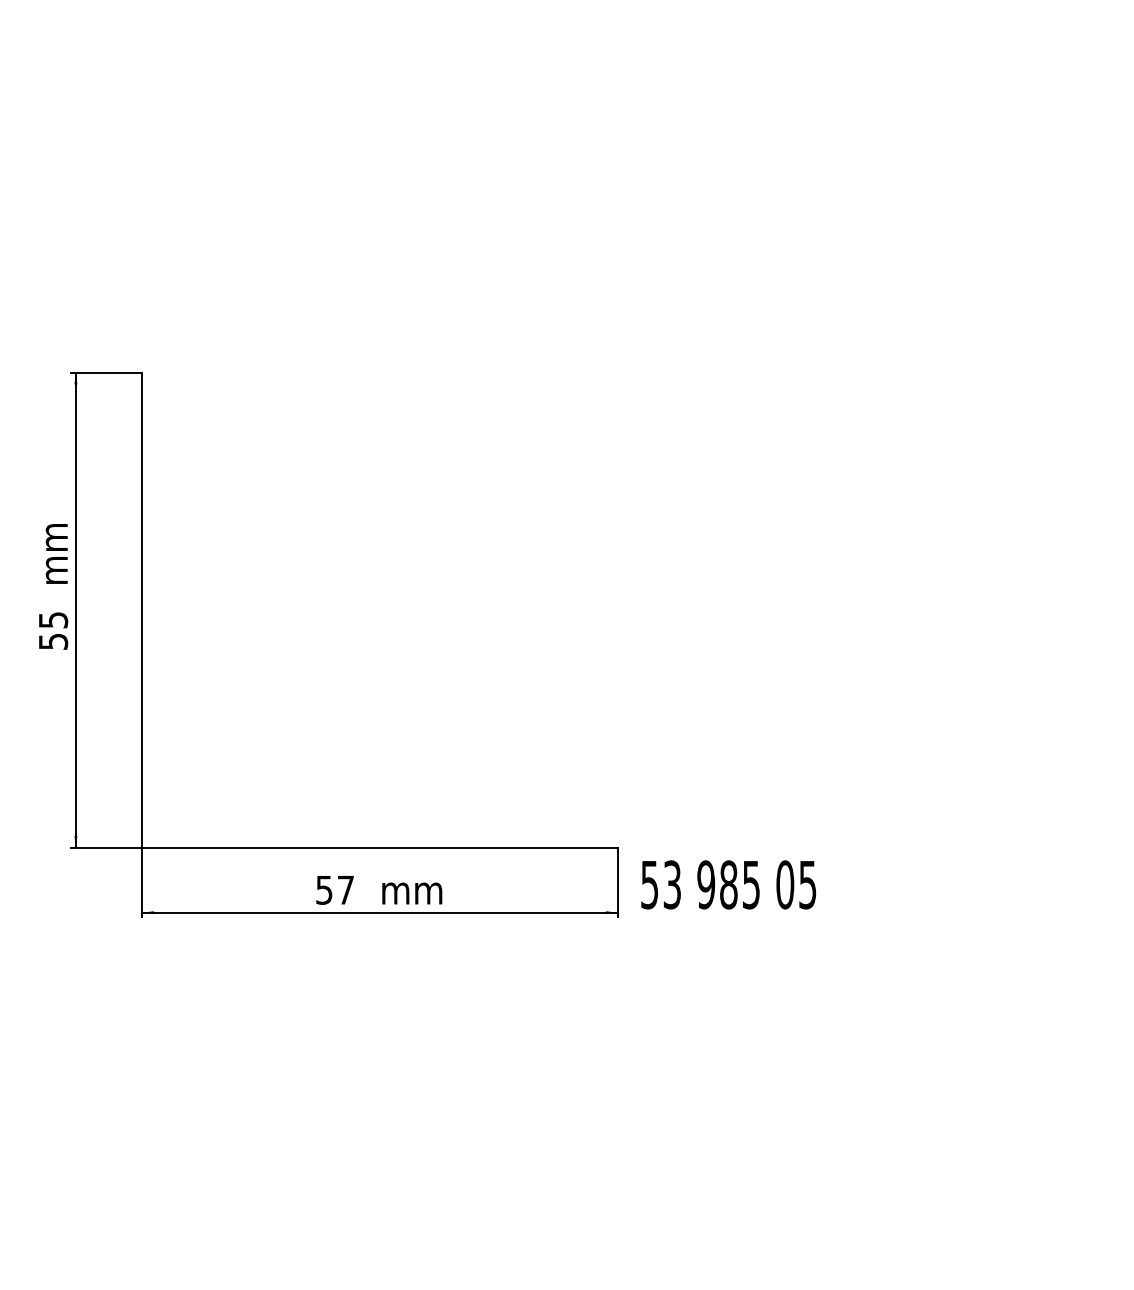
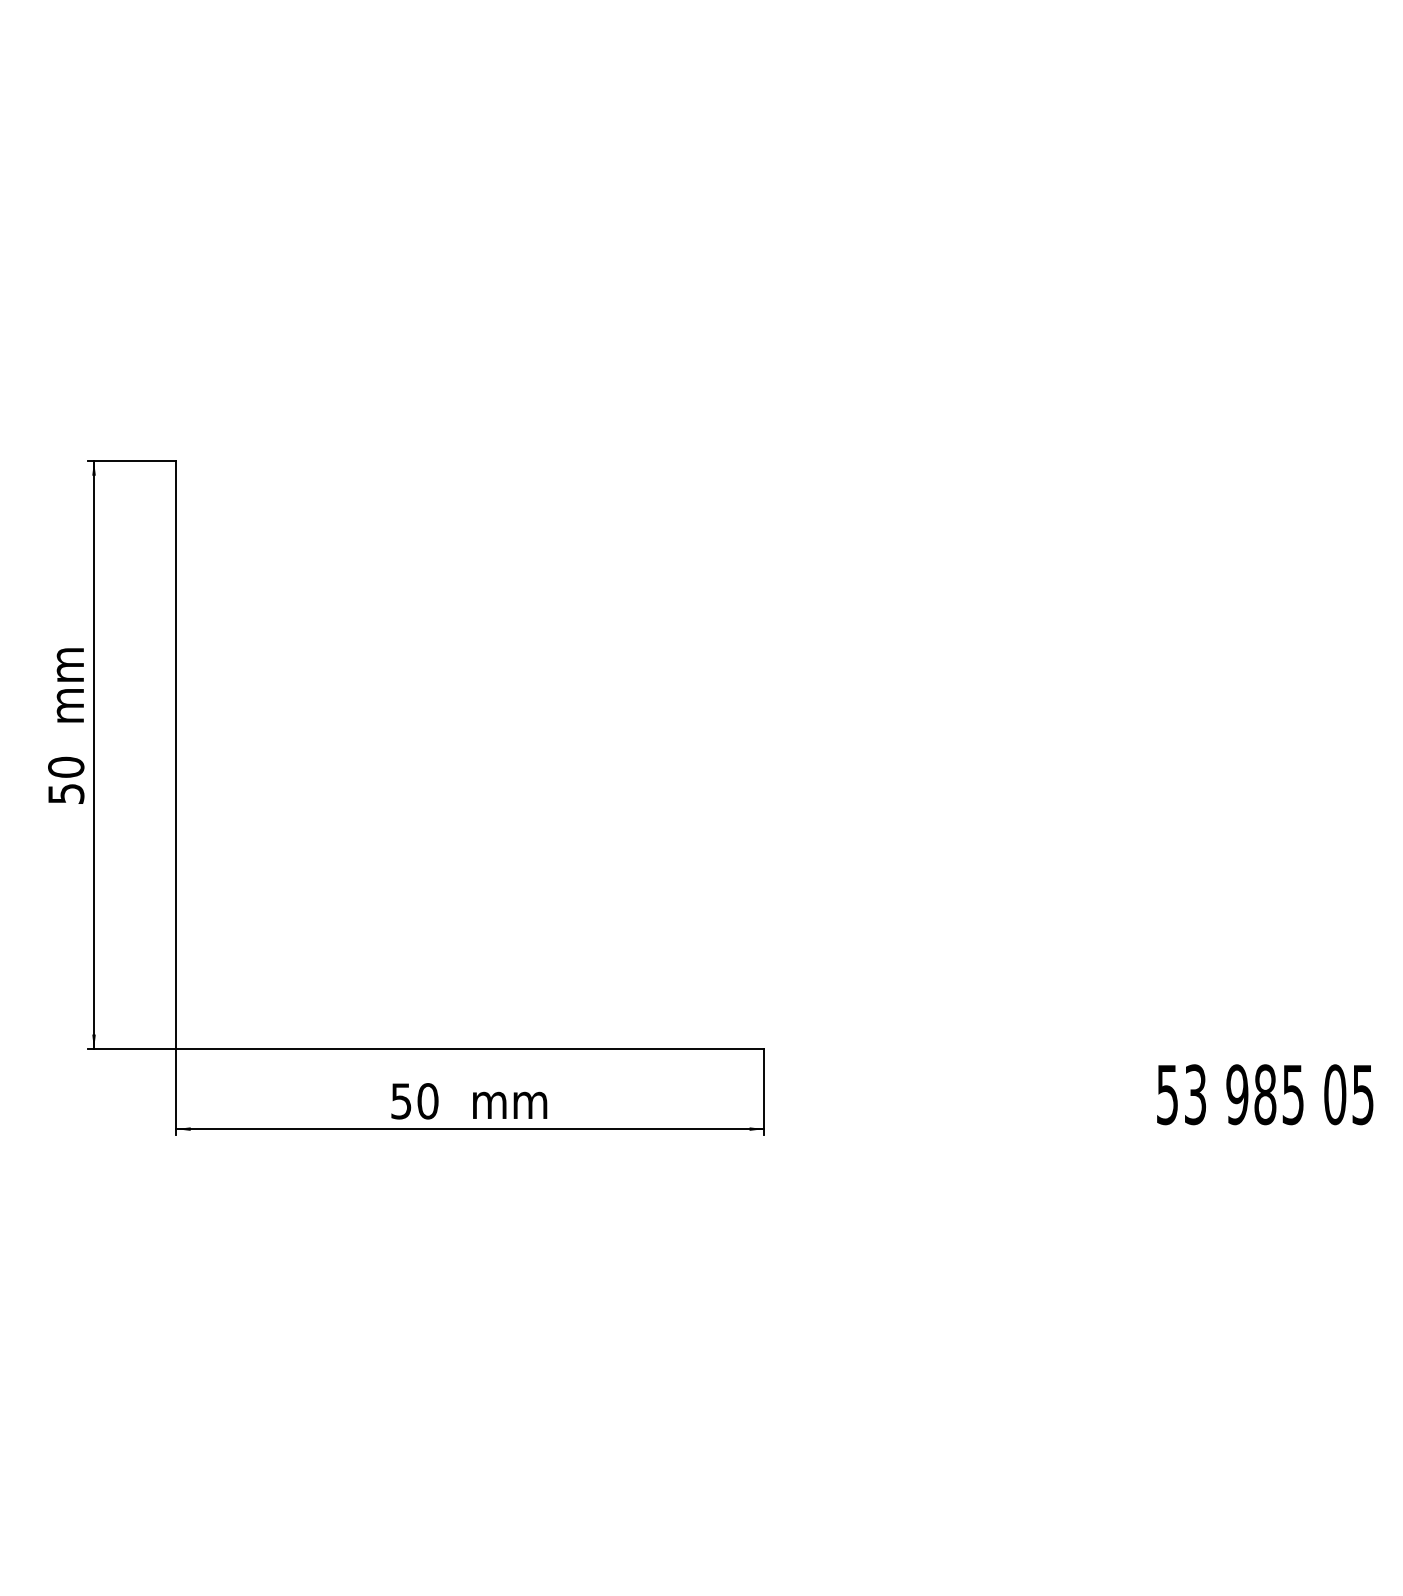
text: (53, 619) -> (66, 766), 55 -> 50
text: (728, 884) -> (1264, 1094), moved
text: (345, 889) -> (427, 1100), 57 -> 50

